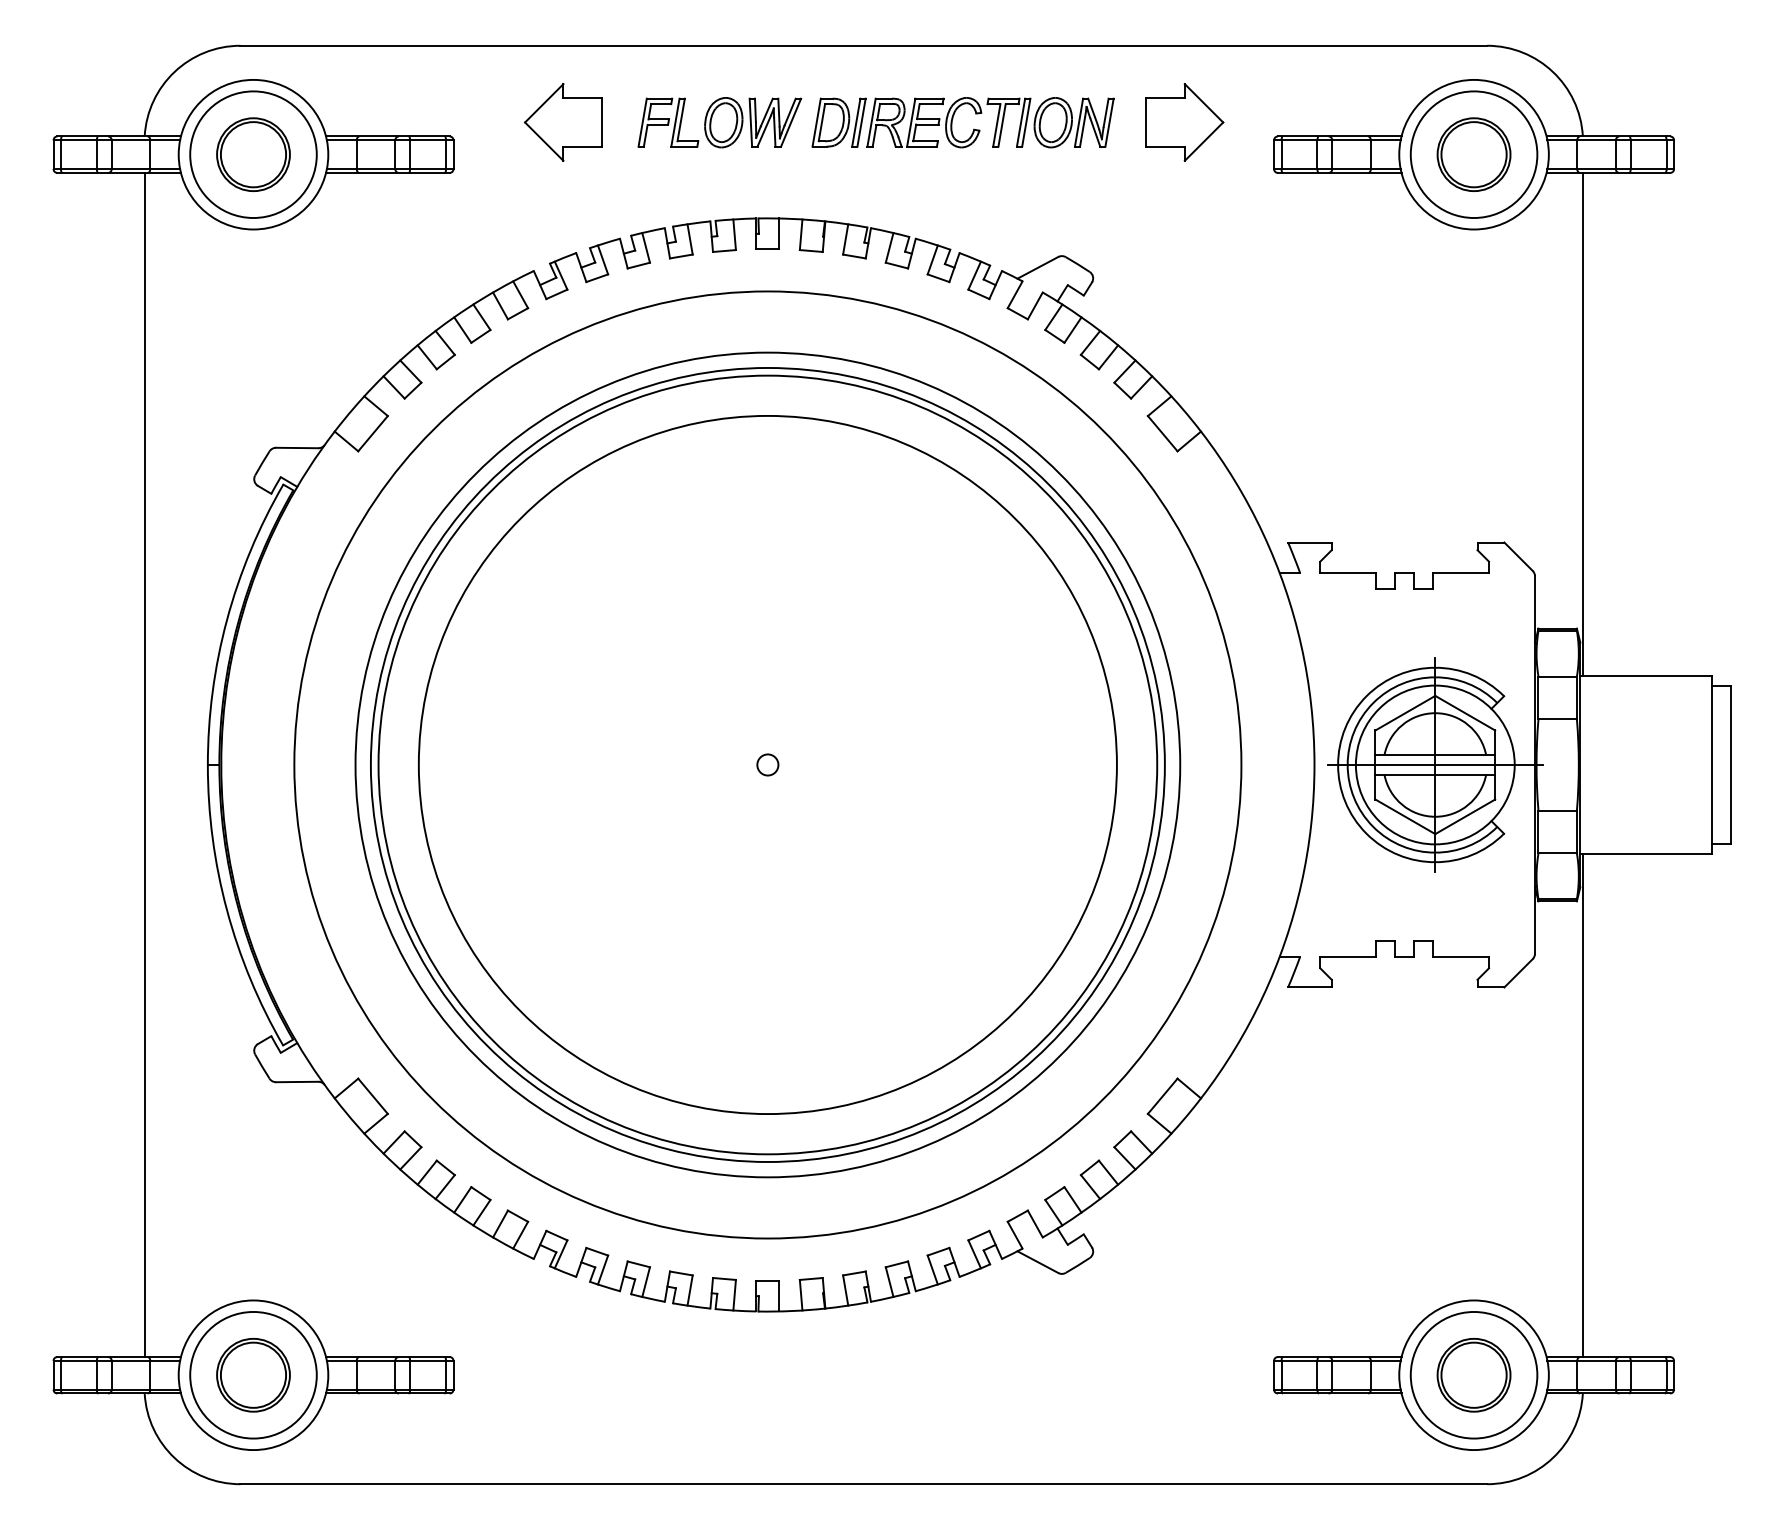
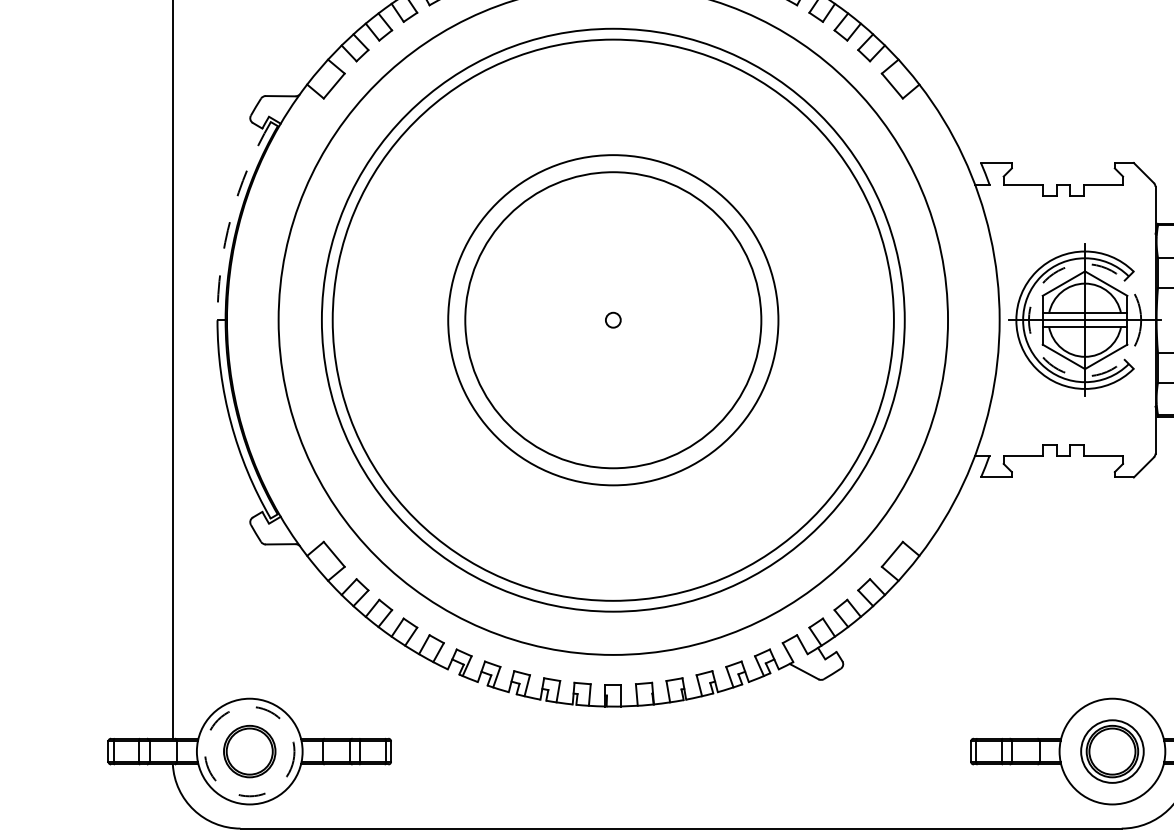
arc: (227, 619) -> (231, 217), solid -> dashed
circle: (767, 764) -> (613, 319), size x0.6
circle: (767, 764) -> (613, 319), size x0.6
circle: (1434, 764) -> (1084, 319), solid -> dashed
circle: (253, 1374) -> (249, 751), solid -> dashed
circle: (1473, 1374) -> (1112, 751), size x0.7

